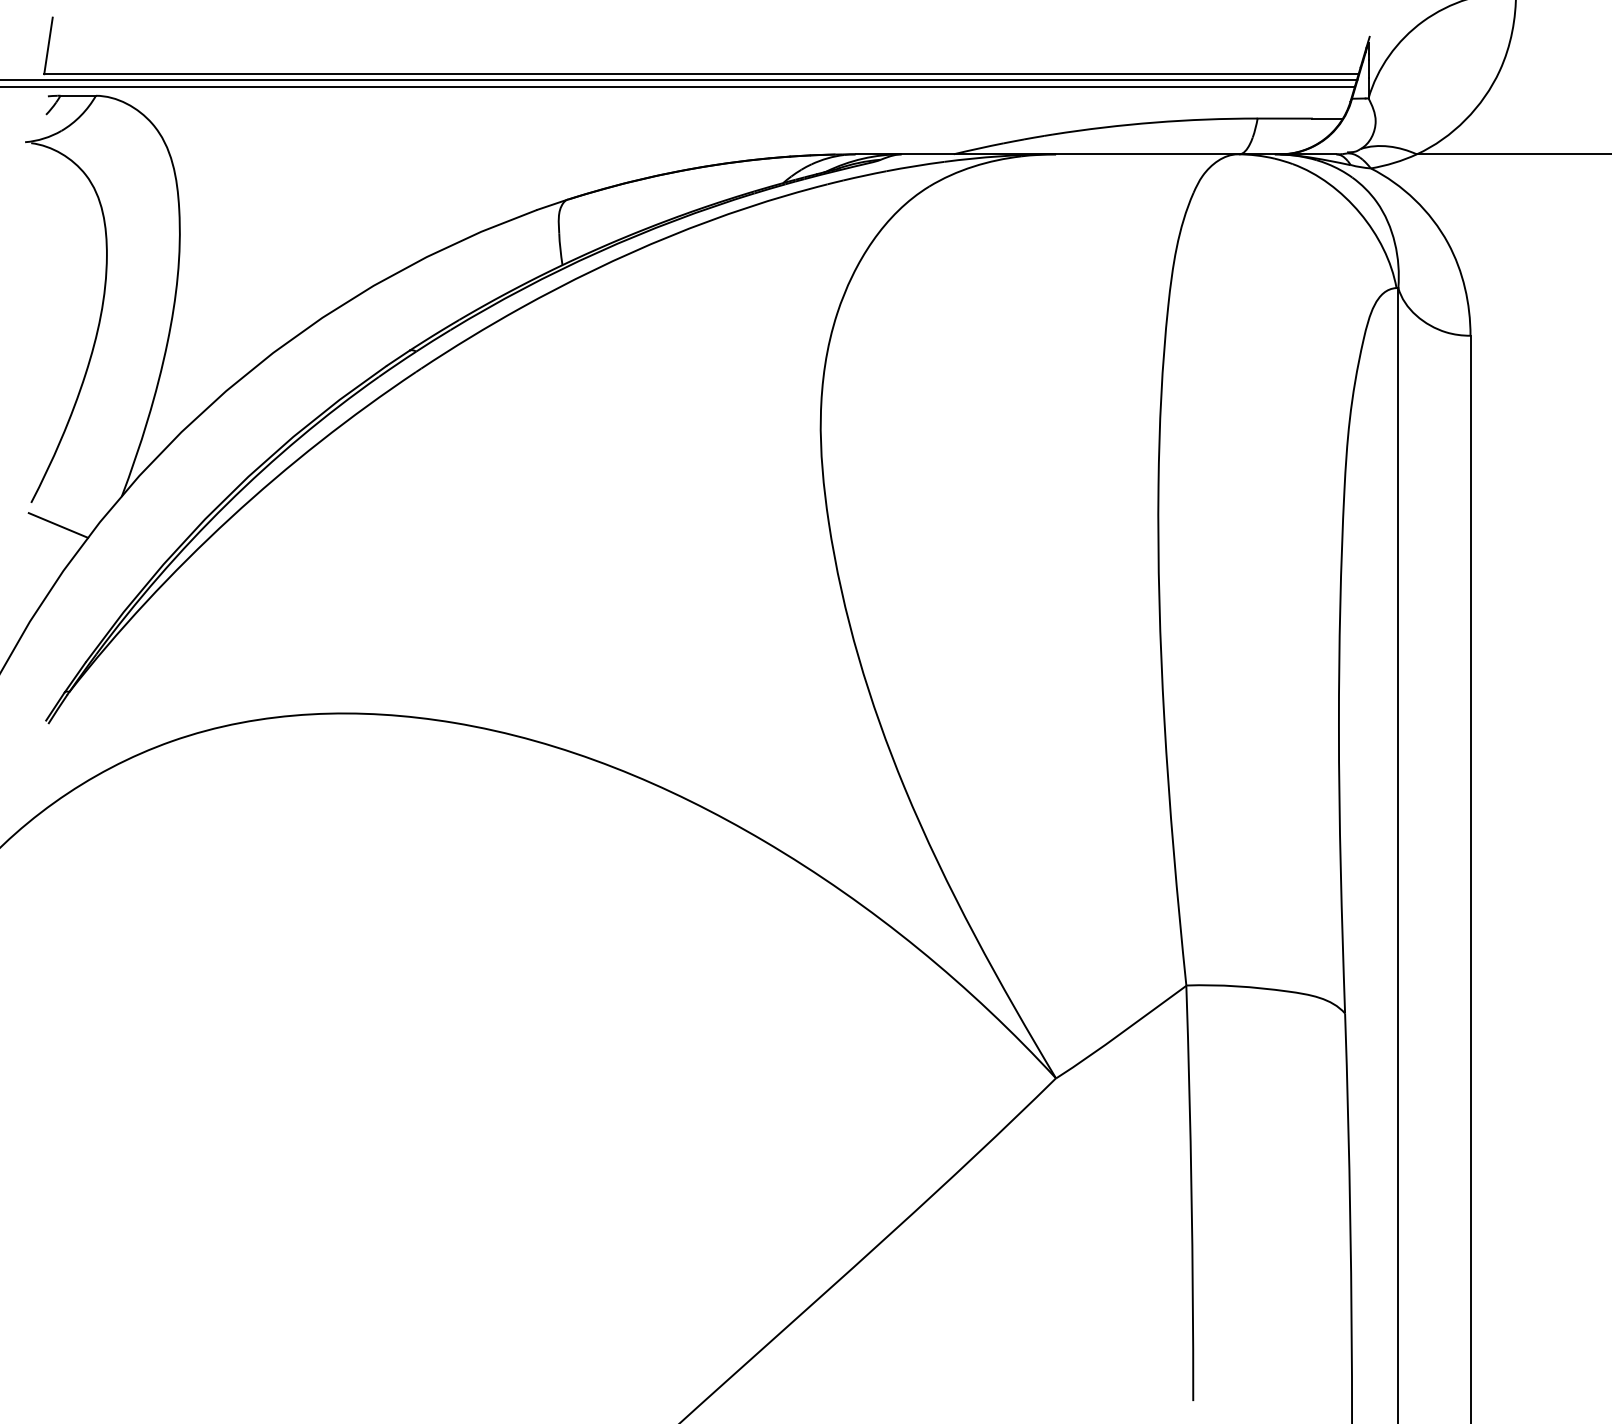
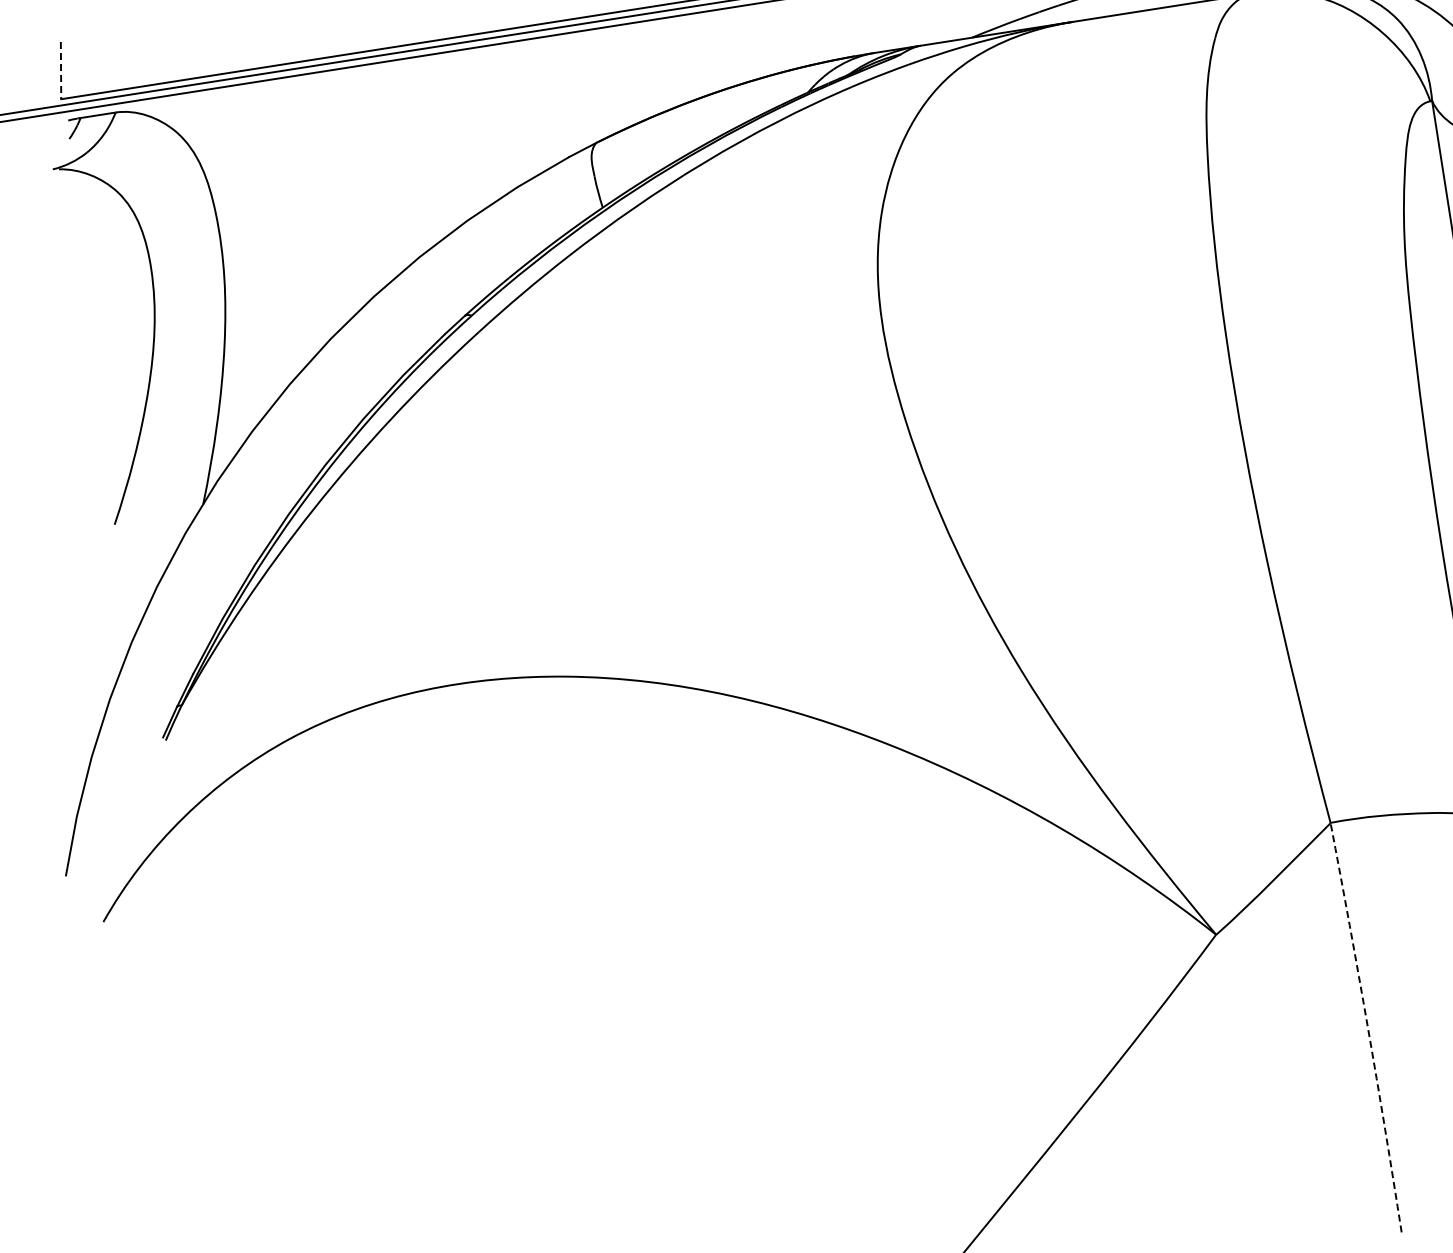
line: (48, 45) -> (60, 70), solid -> dashed
line: (58, 525) -> (145, 542), removed
arc: (1191, 1193) -> (1367, 1027), solid -> dashed

